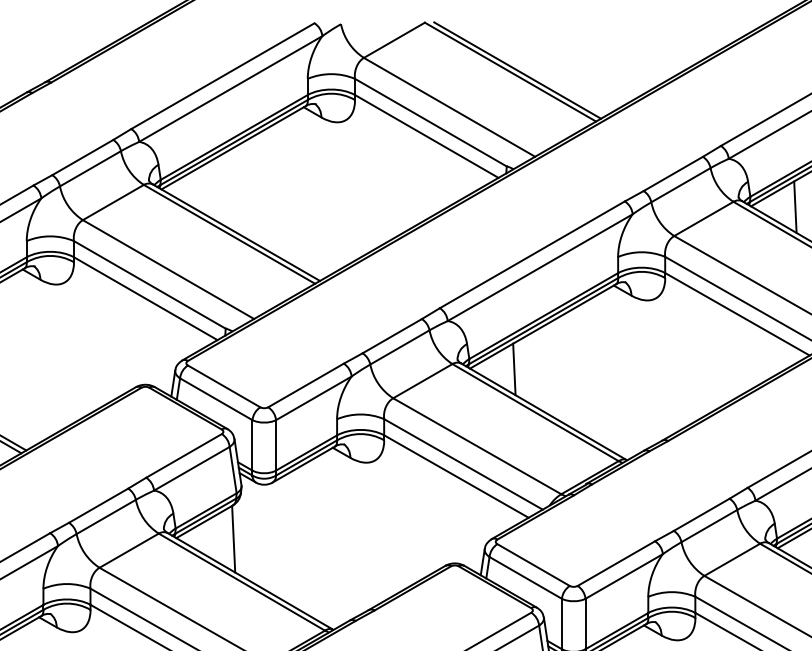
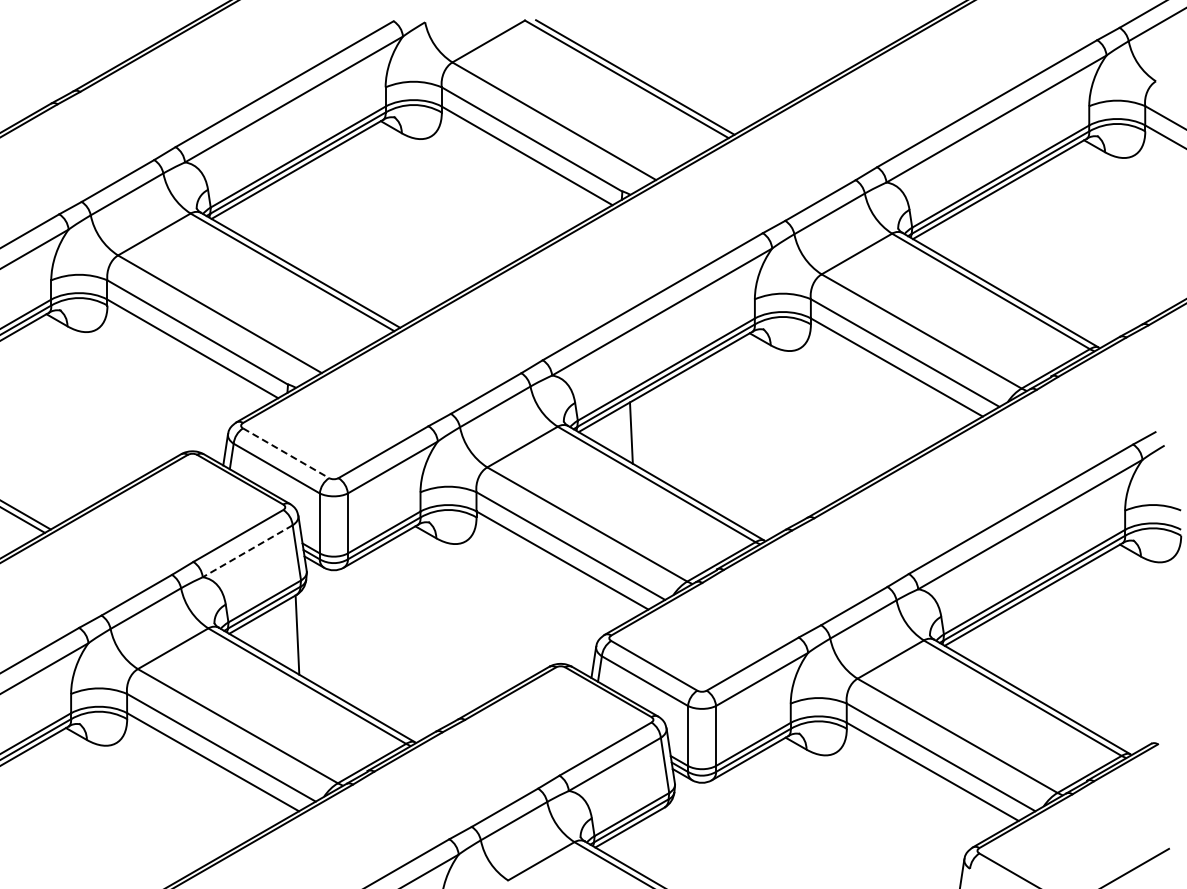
line: (795, 206) -> (965, 239), removed
line: (224, 386) -> (286, 453), solid -> dashed
line: (191, 468) -> (247, 551), solid -> dashed

